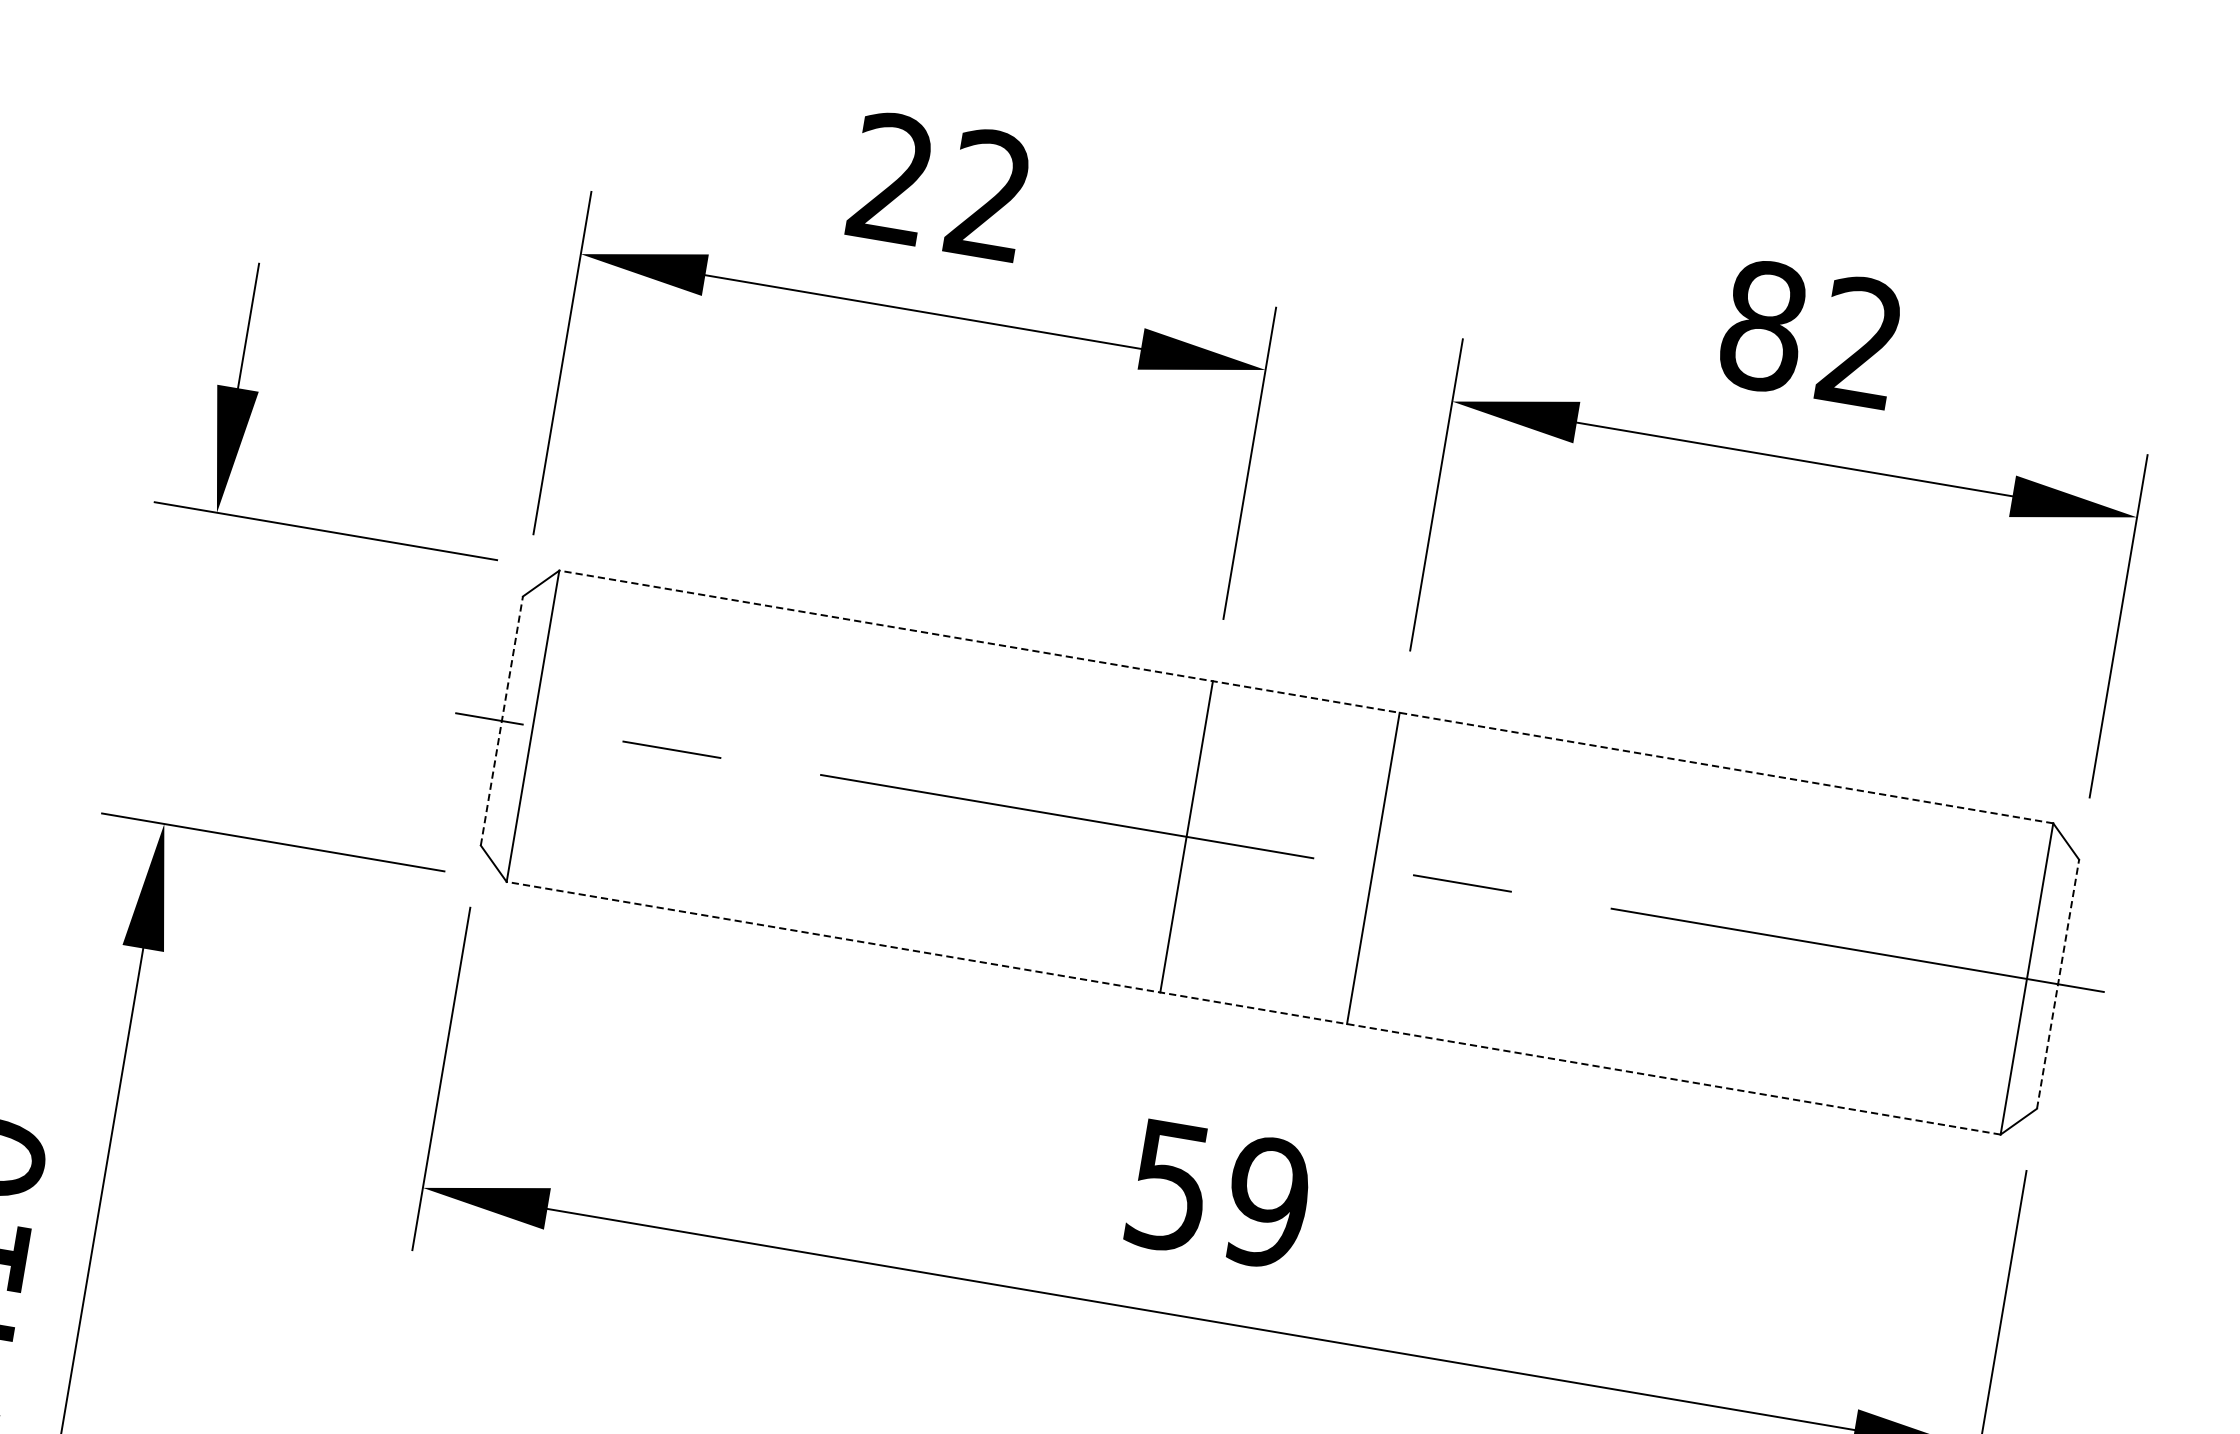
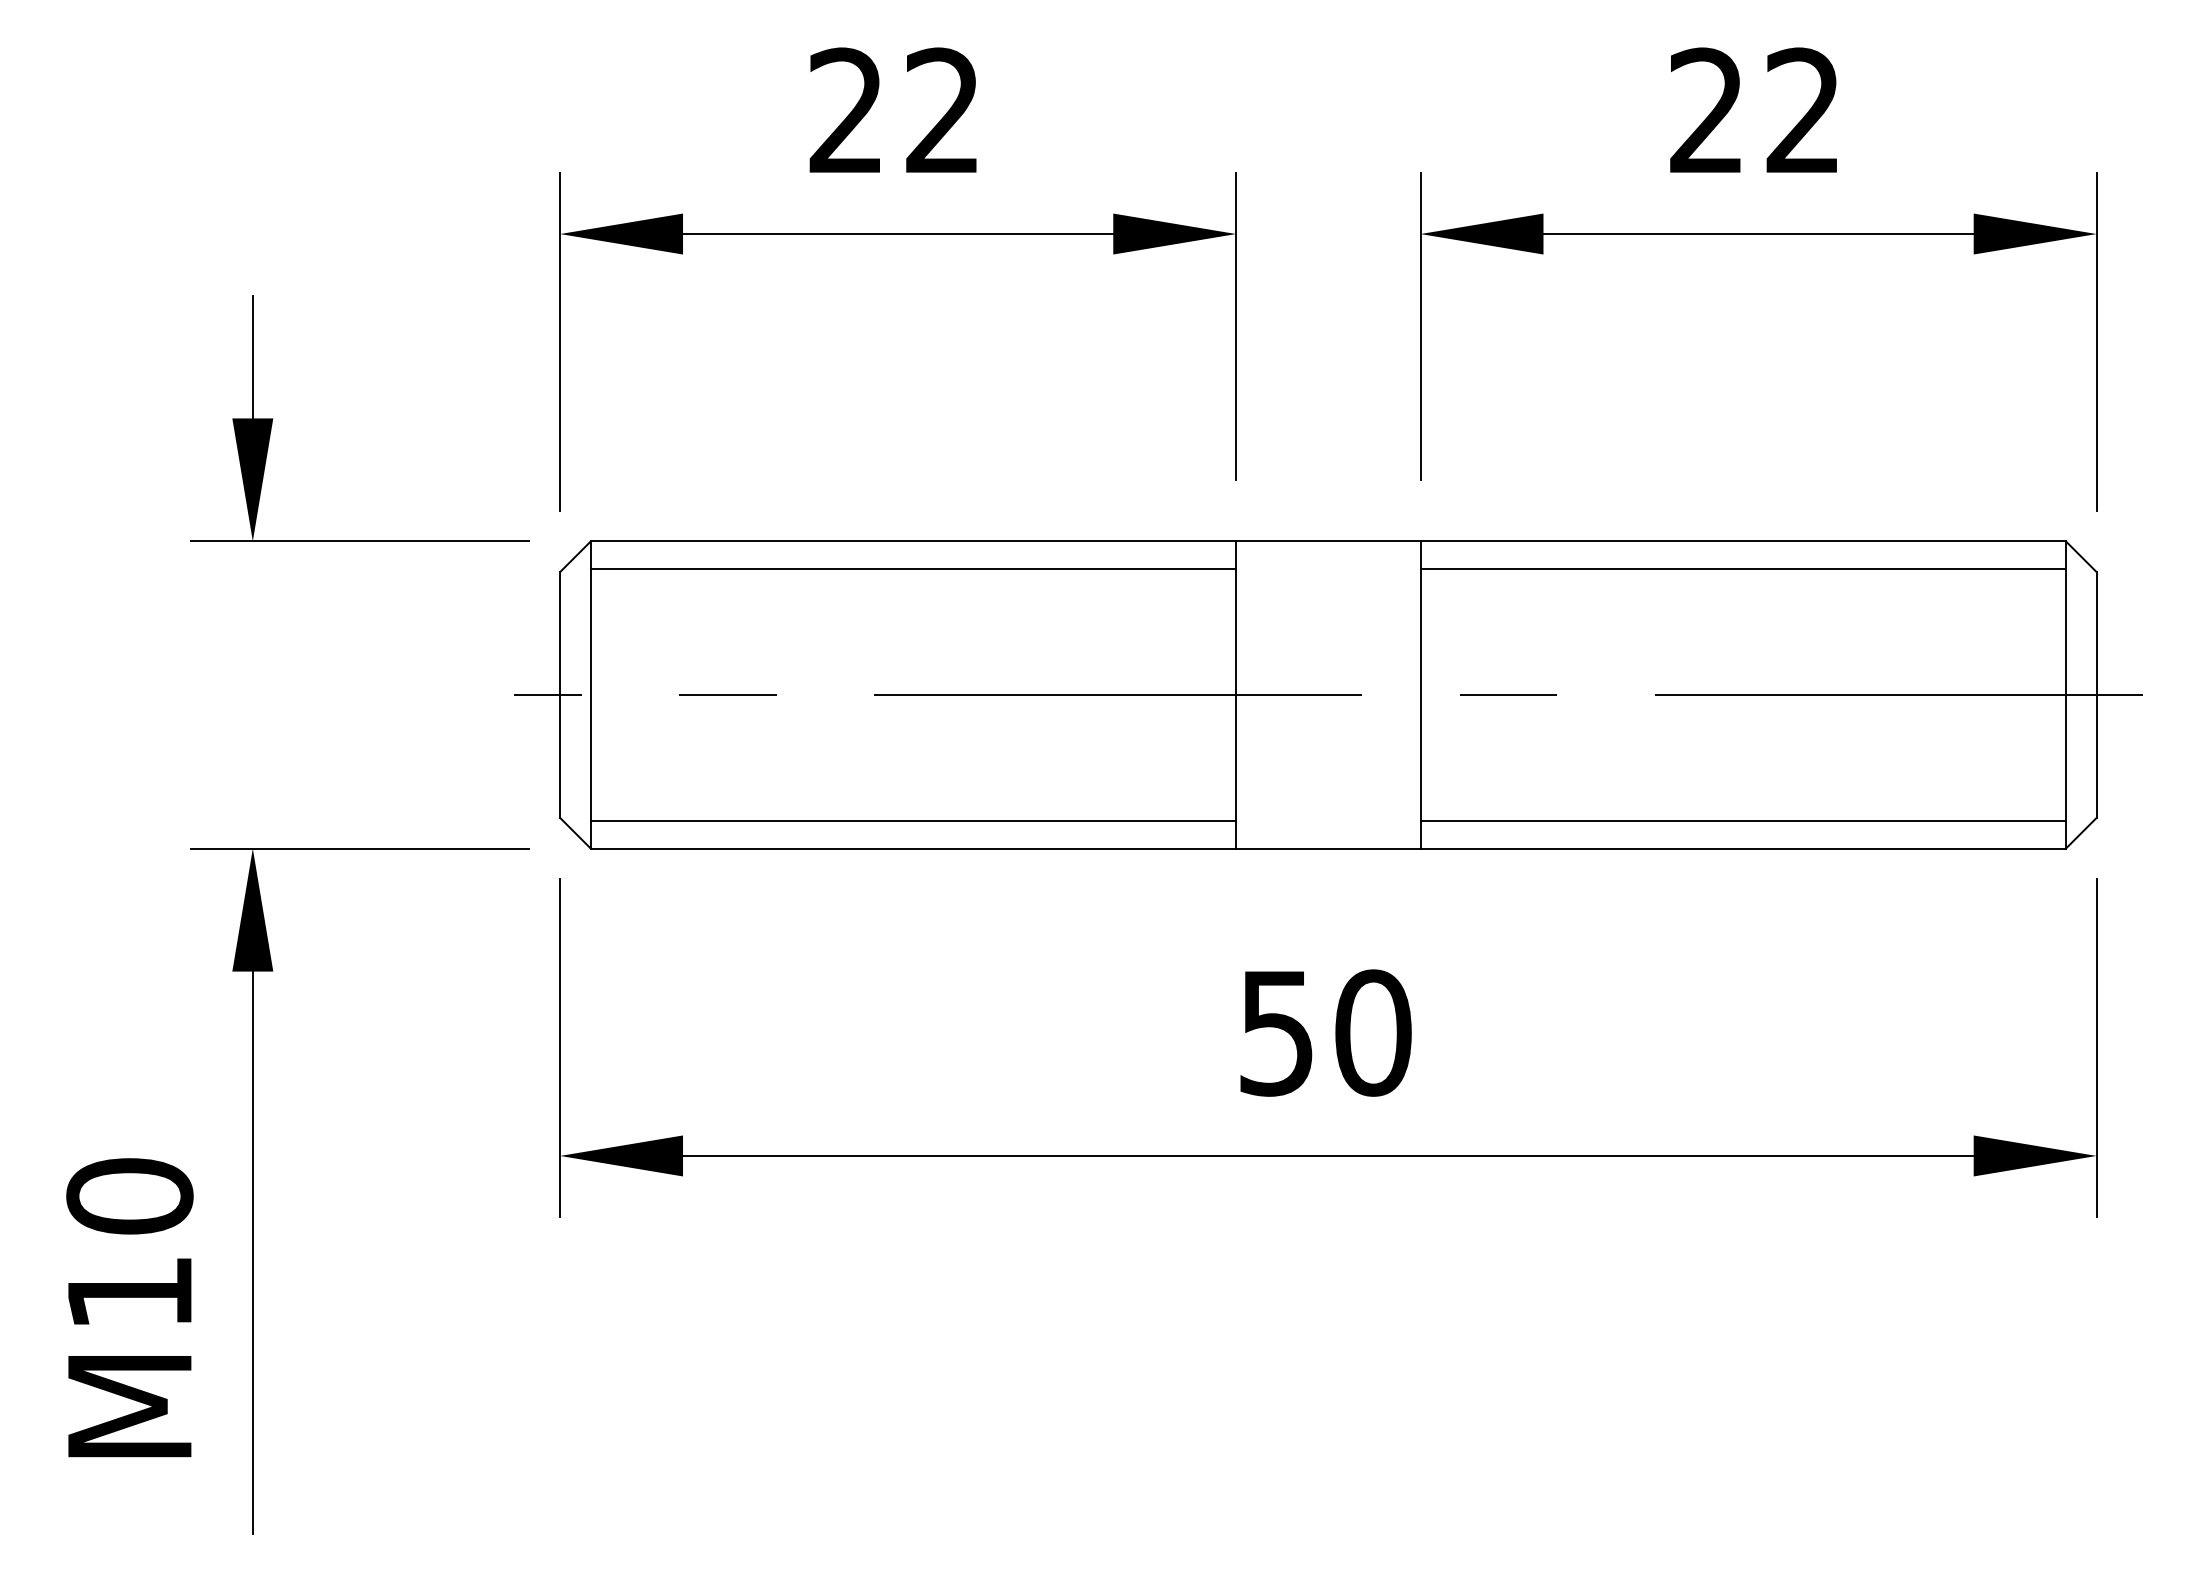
text: (1764, 325) -> (1707, 110), 82 -> 22
line: (881, 653) -> (913, 568), added
line: (1306, 697) -> (1328, 541), dashed -> solid
line: (502, 721) -> (560, 695), dashed -> solid
line: (1721, 795) -> (1742, 568), added
line: (838, 909) -> (913, 821), added
line: (2057, 984) -> (2096, 695), dashed -> solid
line: (1253, 1008) -> (1328, 848), dashed -> solid
line: (1677, 1051) -> (1742, 821), added
text: (1267, 1202) -> (1373, 1032), 59 -> 50

